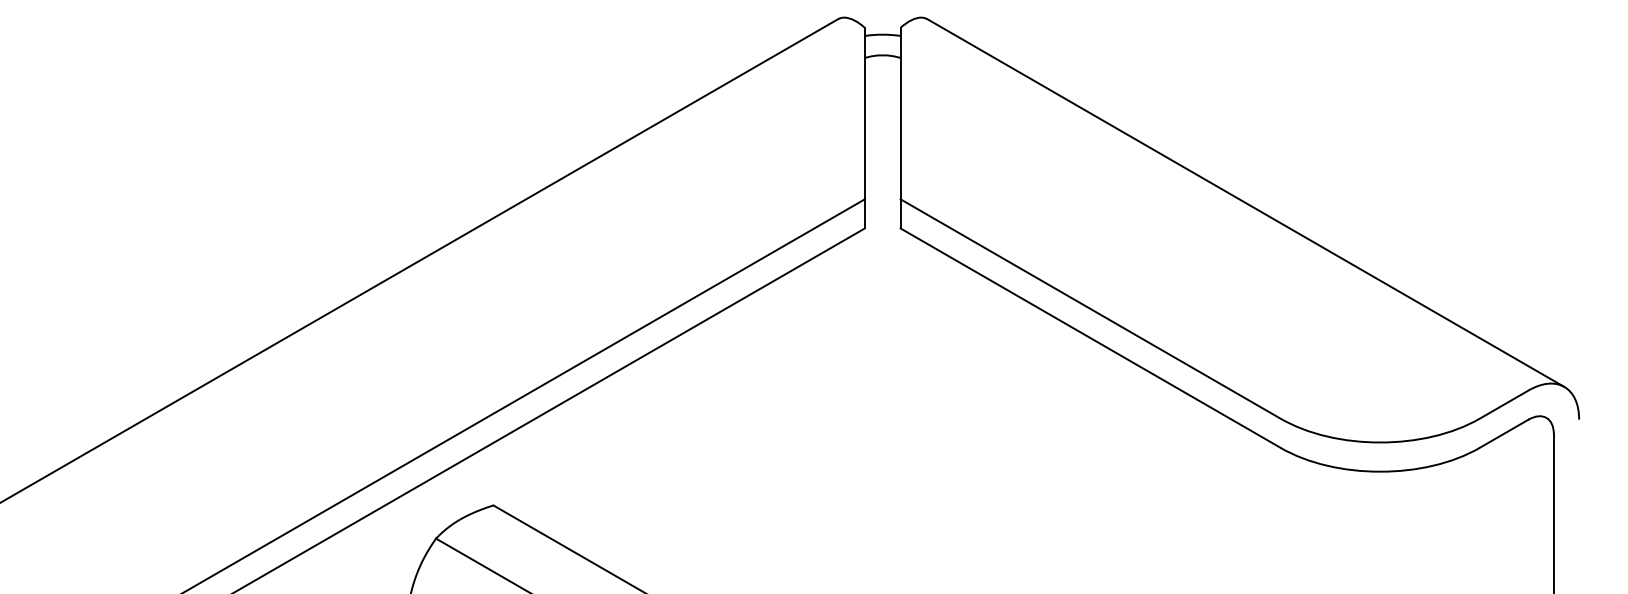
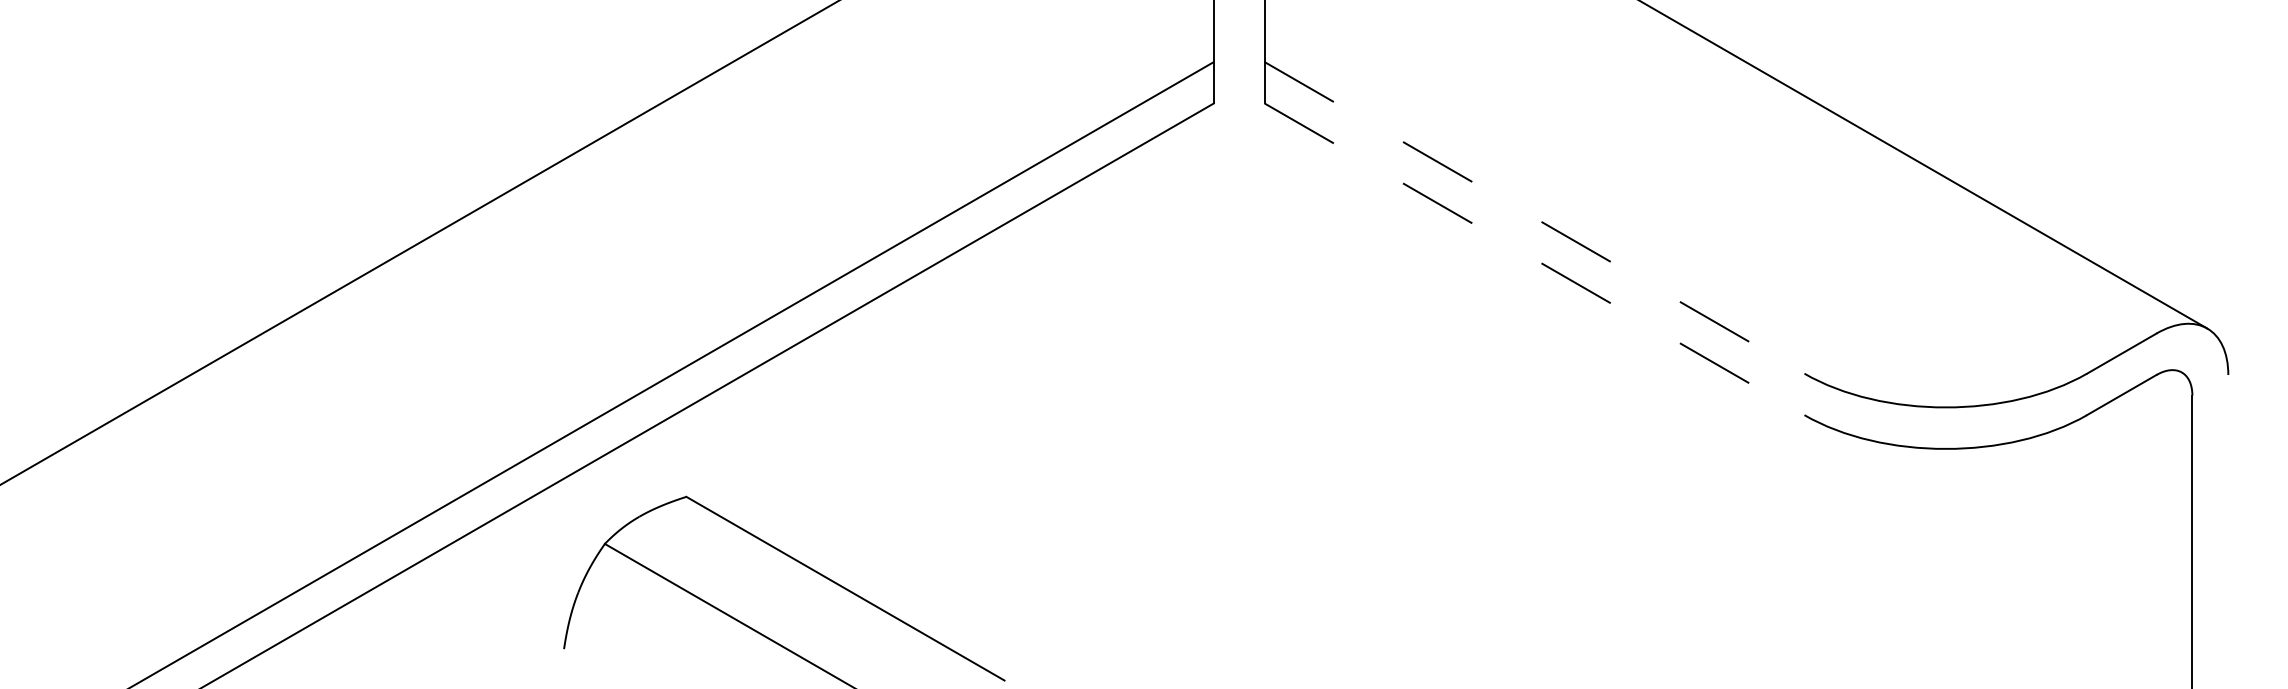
line: (1091, 309) -> (1535, 218), solid -> dashed
line: (1091, 338) -> (1535, 259), solid -> dashed

